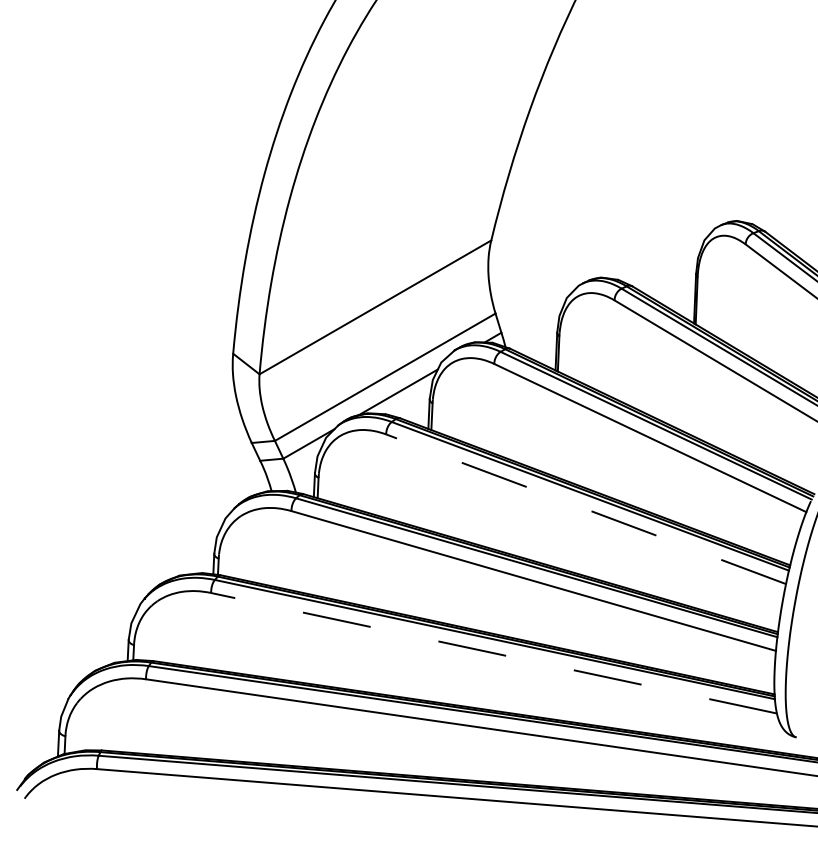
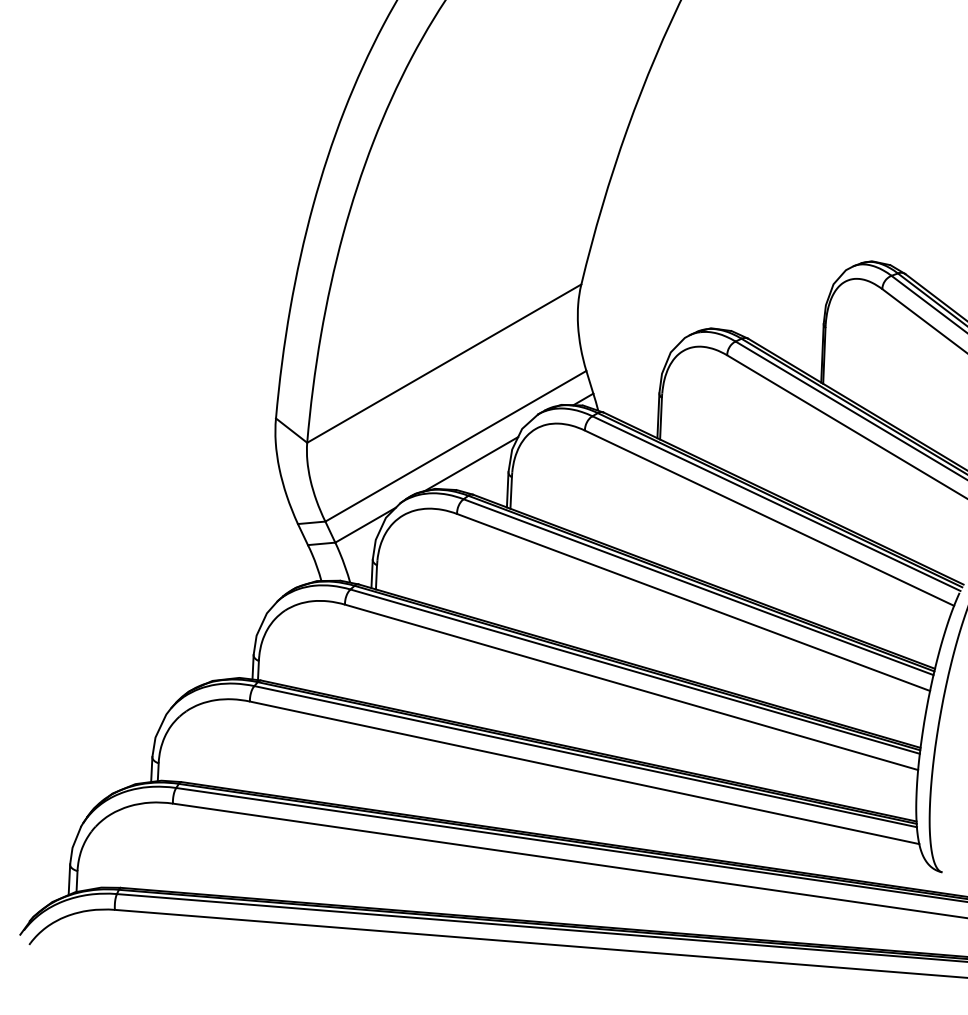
line: (585, 509) -> (692, 602), dashed -> solid
line: (493, 653) -> (583, 773), dashed -> solid

